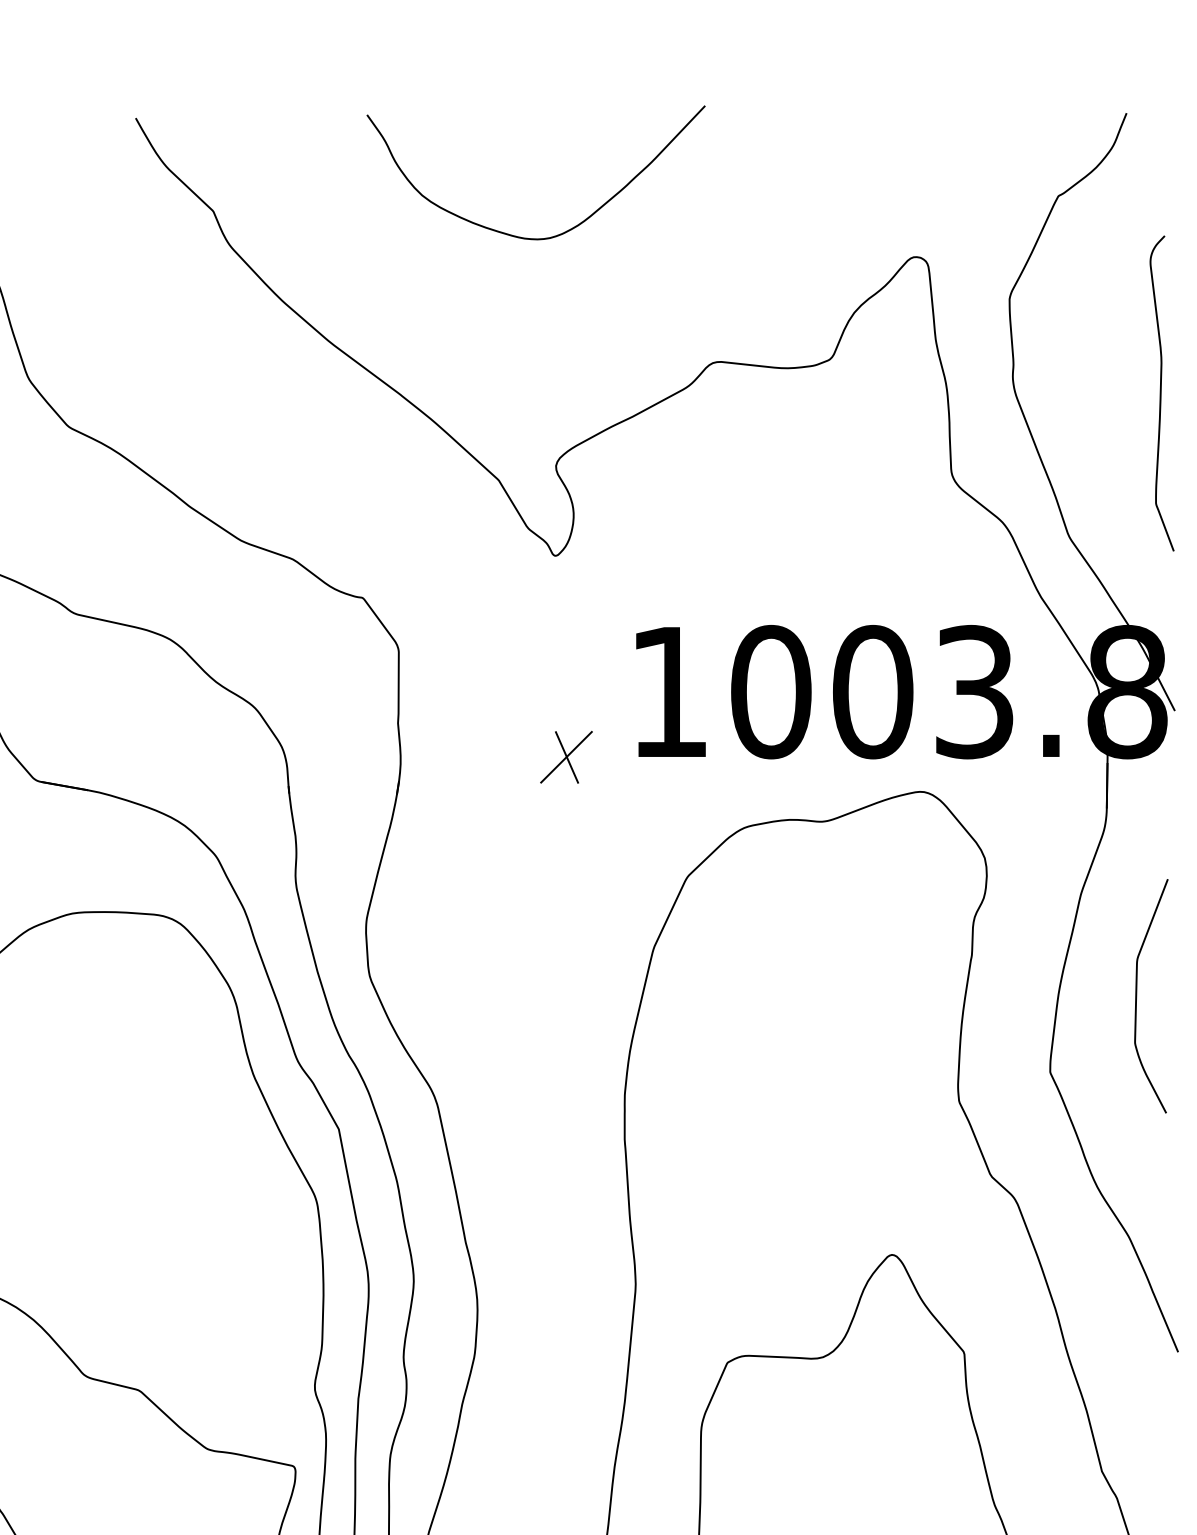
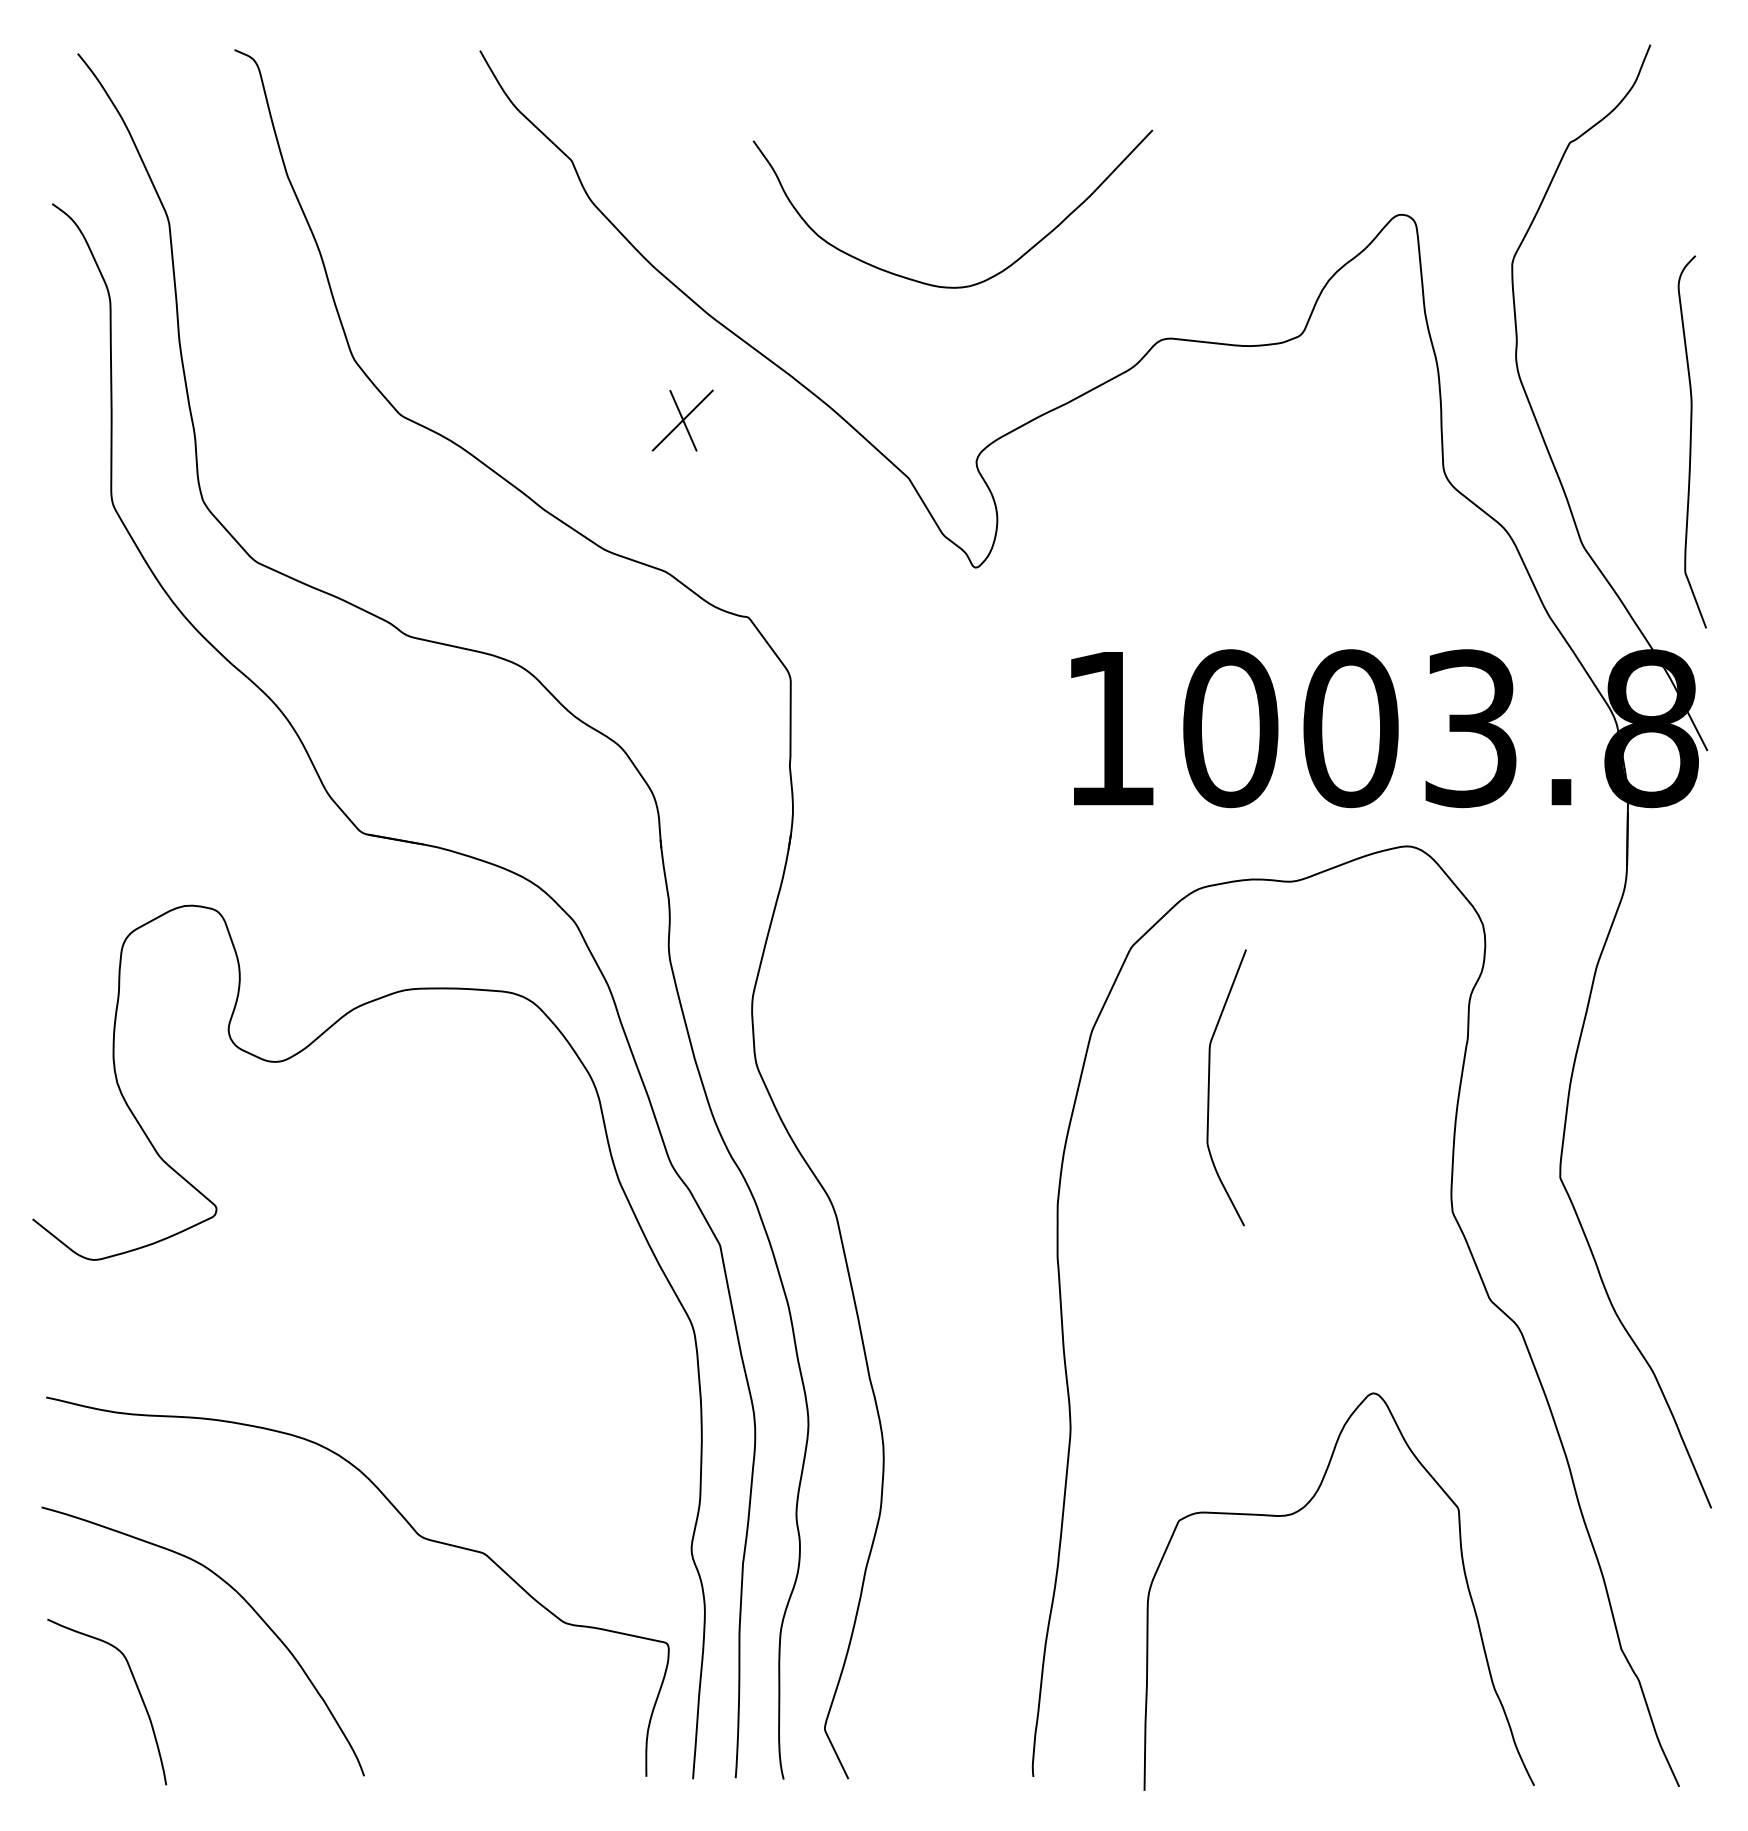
curve: (535, 238) -> (952, 286), moved
curve: (1161, 393) -> (1691, 441), moved
part: (566, 757) -> (682, 420), moved
curve: (1136, 995) -> (1209, 1087), moved

